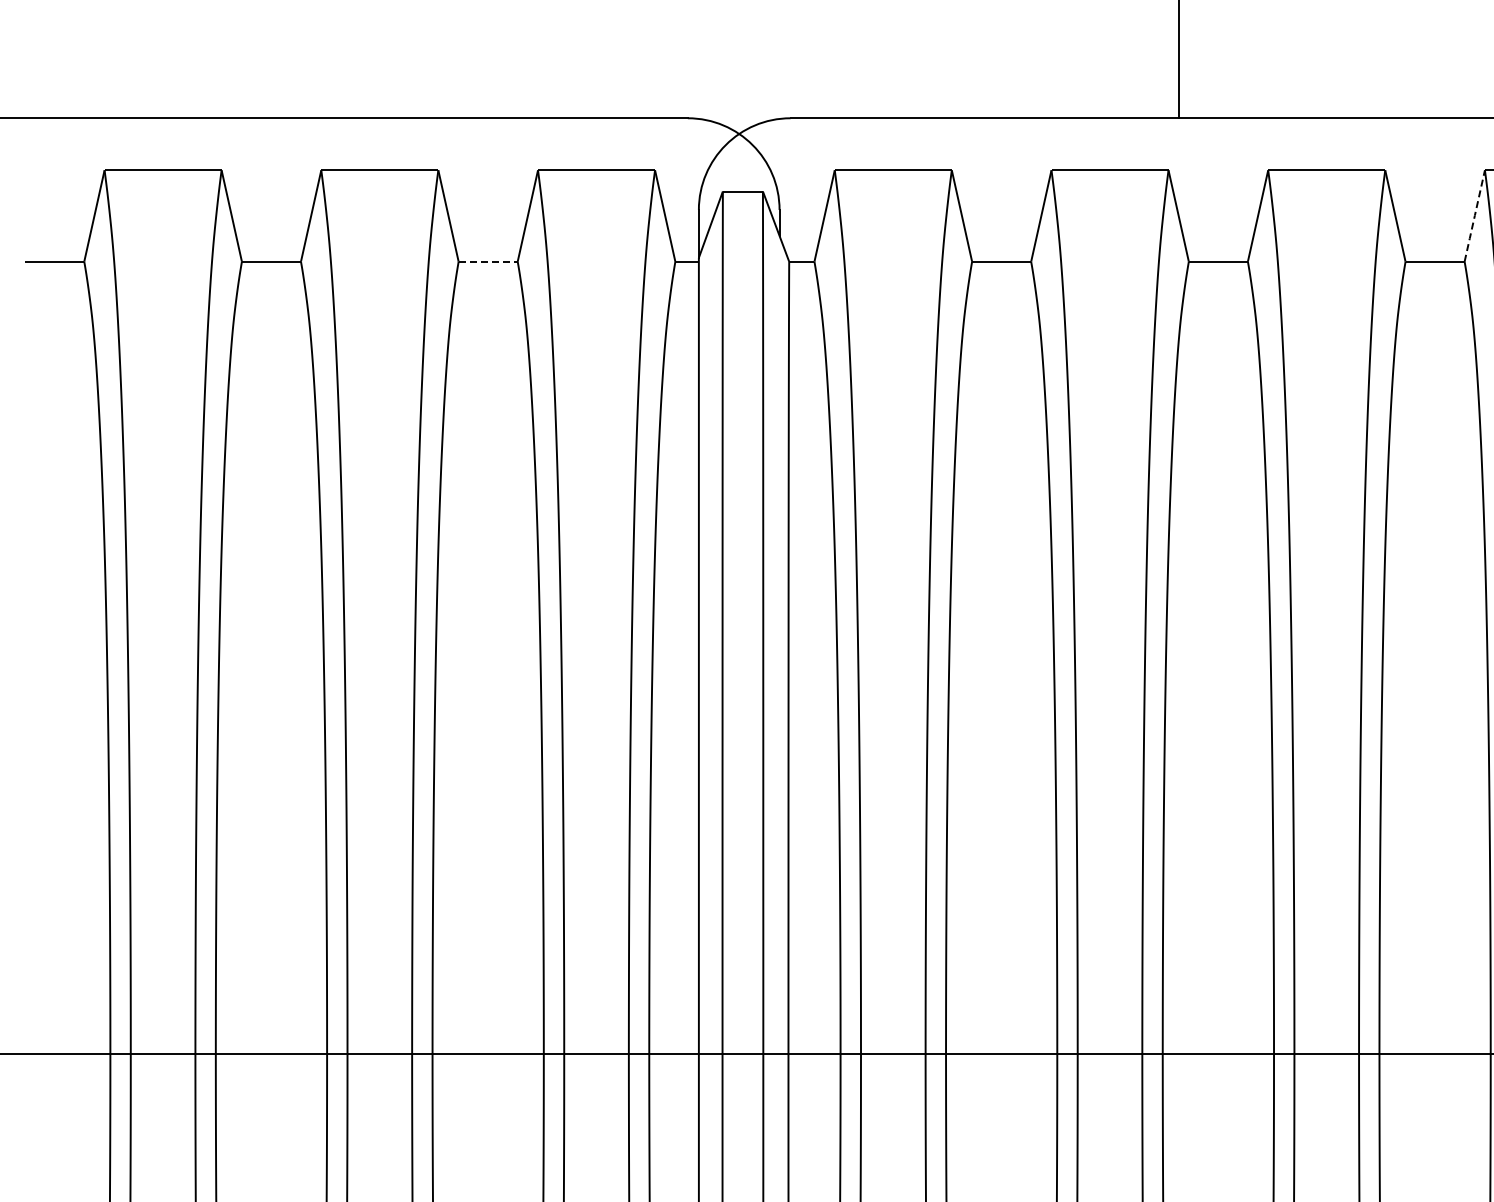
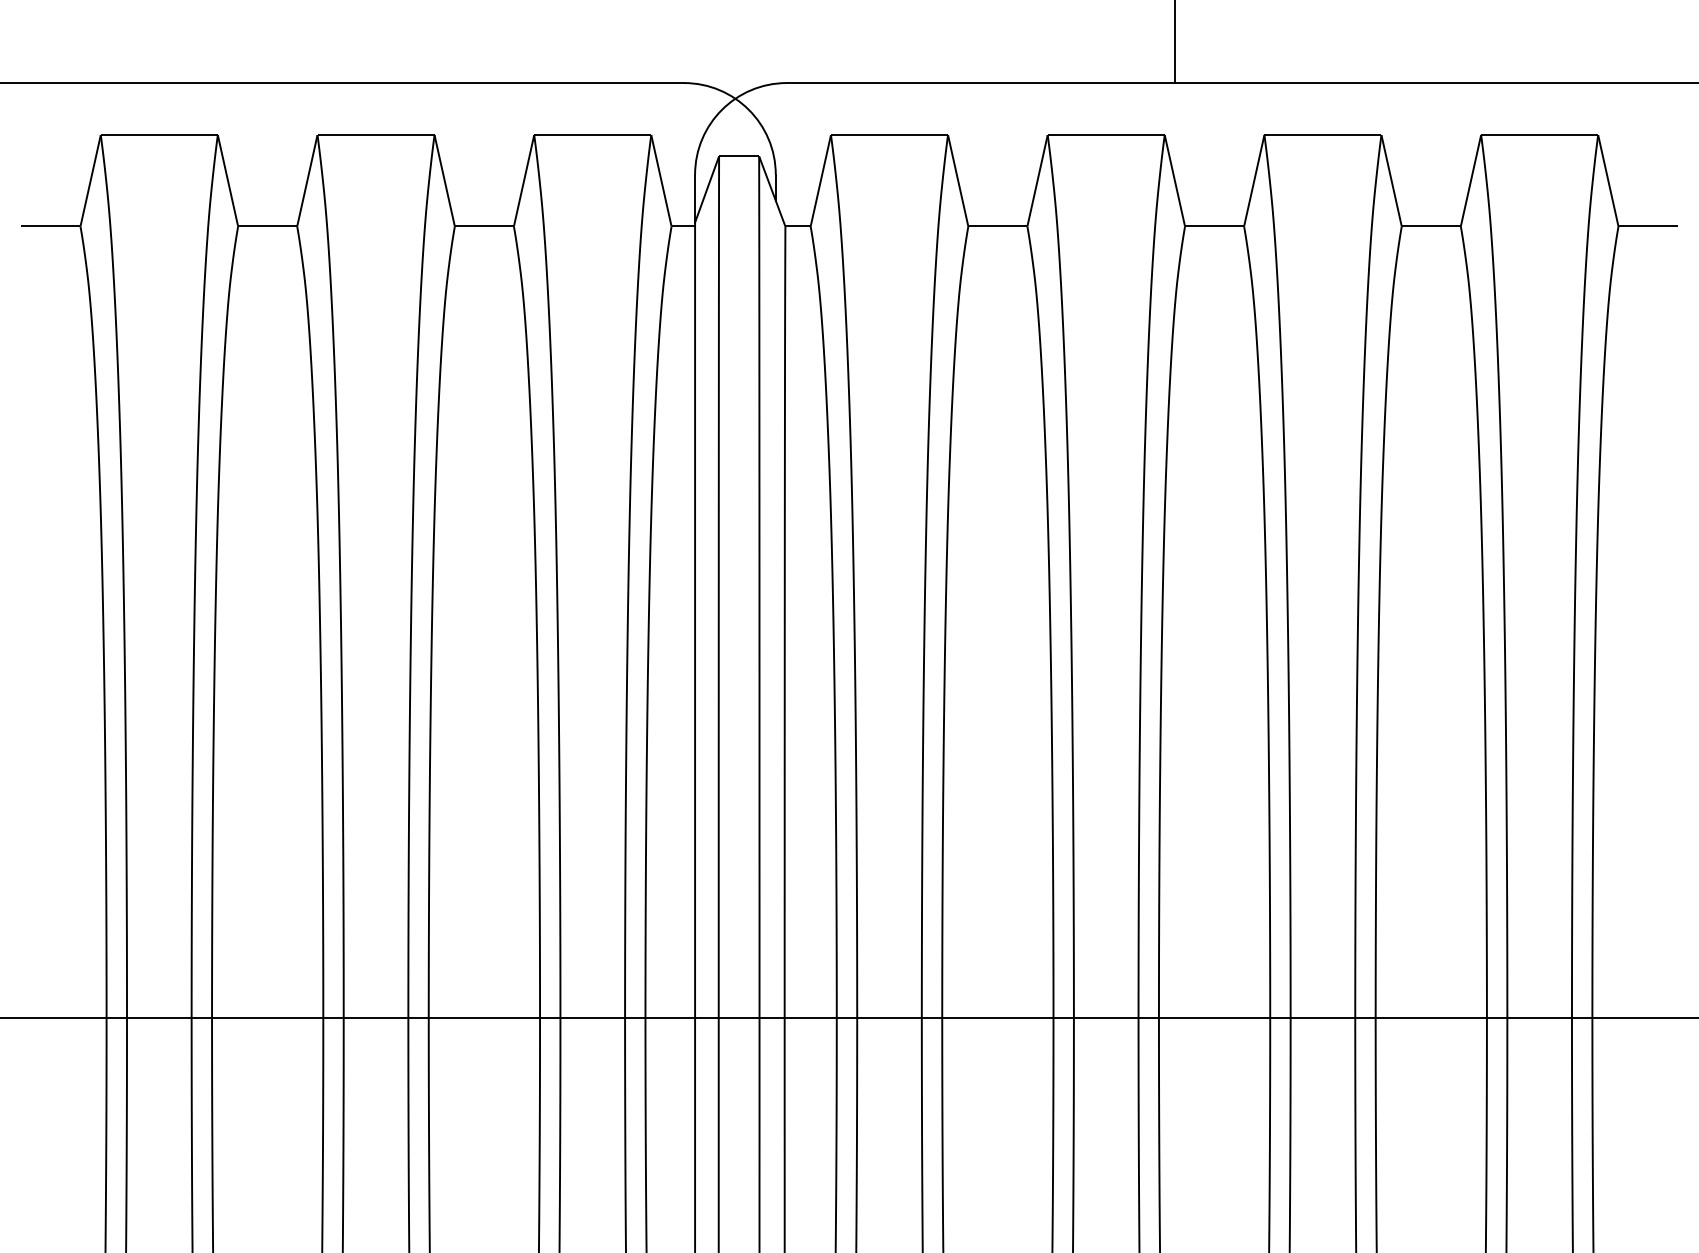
line: (1475, 215) -> (1471, 180), dashed -> solid
line: (488, 261) -> (484, 226), dashed -> solid

